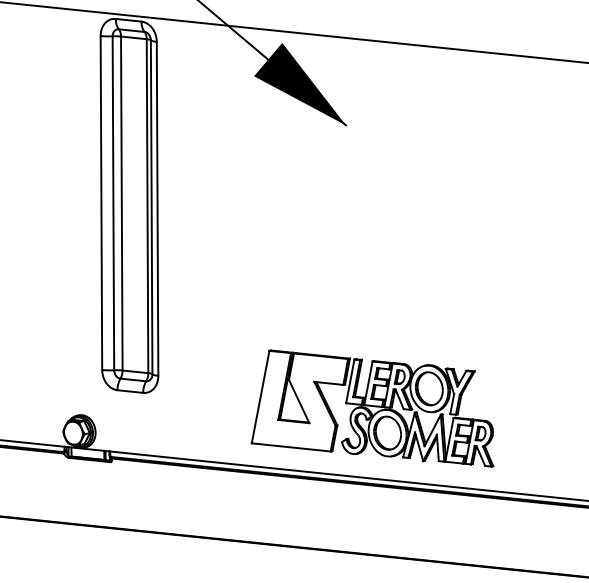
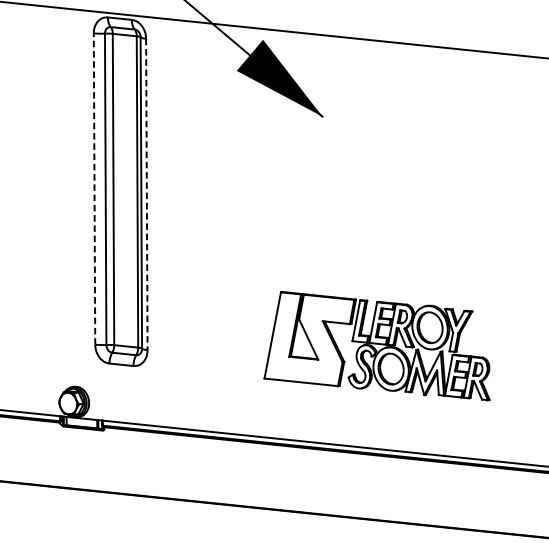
line: (101, 203) -> (94, 189), solid -> dashed
line: (157, 208) -> (146, 194), solid -> dashed
part: (372, 408) -> (377, 346), moved

